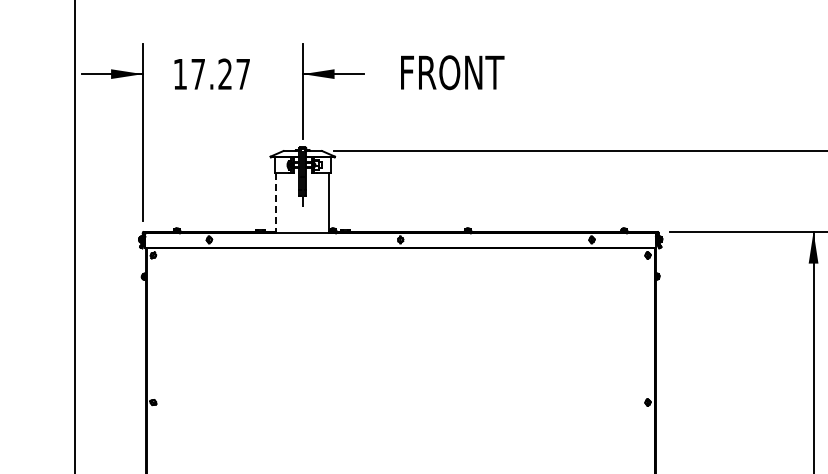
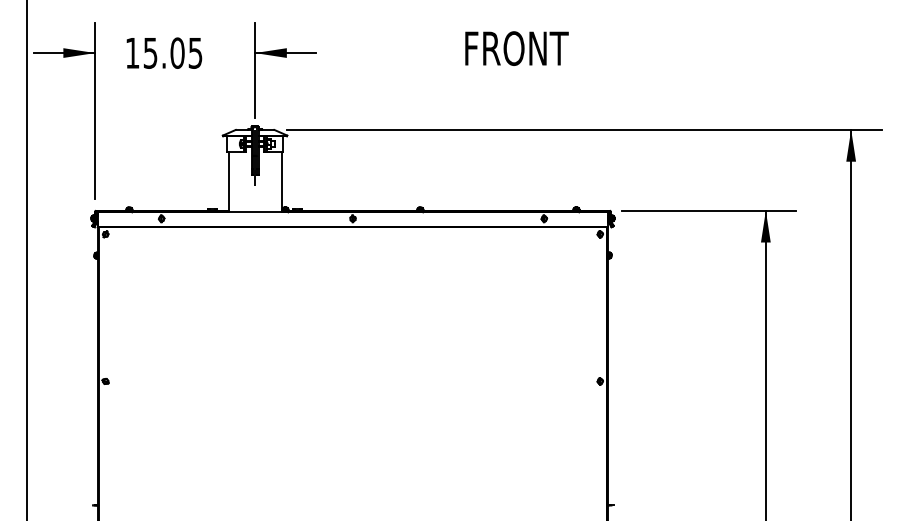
text: (452, 72) -> (516, 48), moved
text: (220, 73) -> (172, 52), 17.27 -> 15.05
line: (276, 203) -> (228, 182), dashed -> solid

